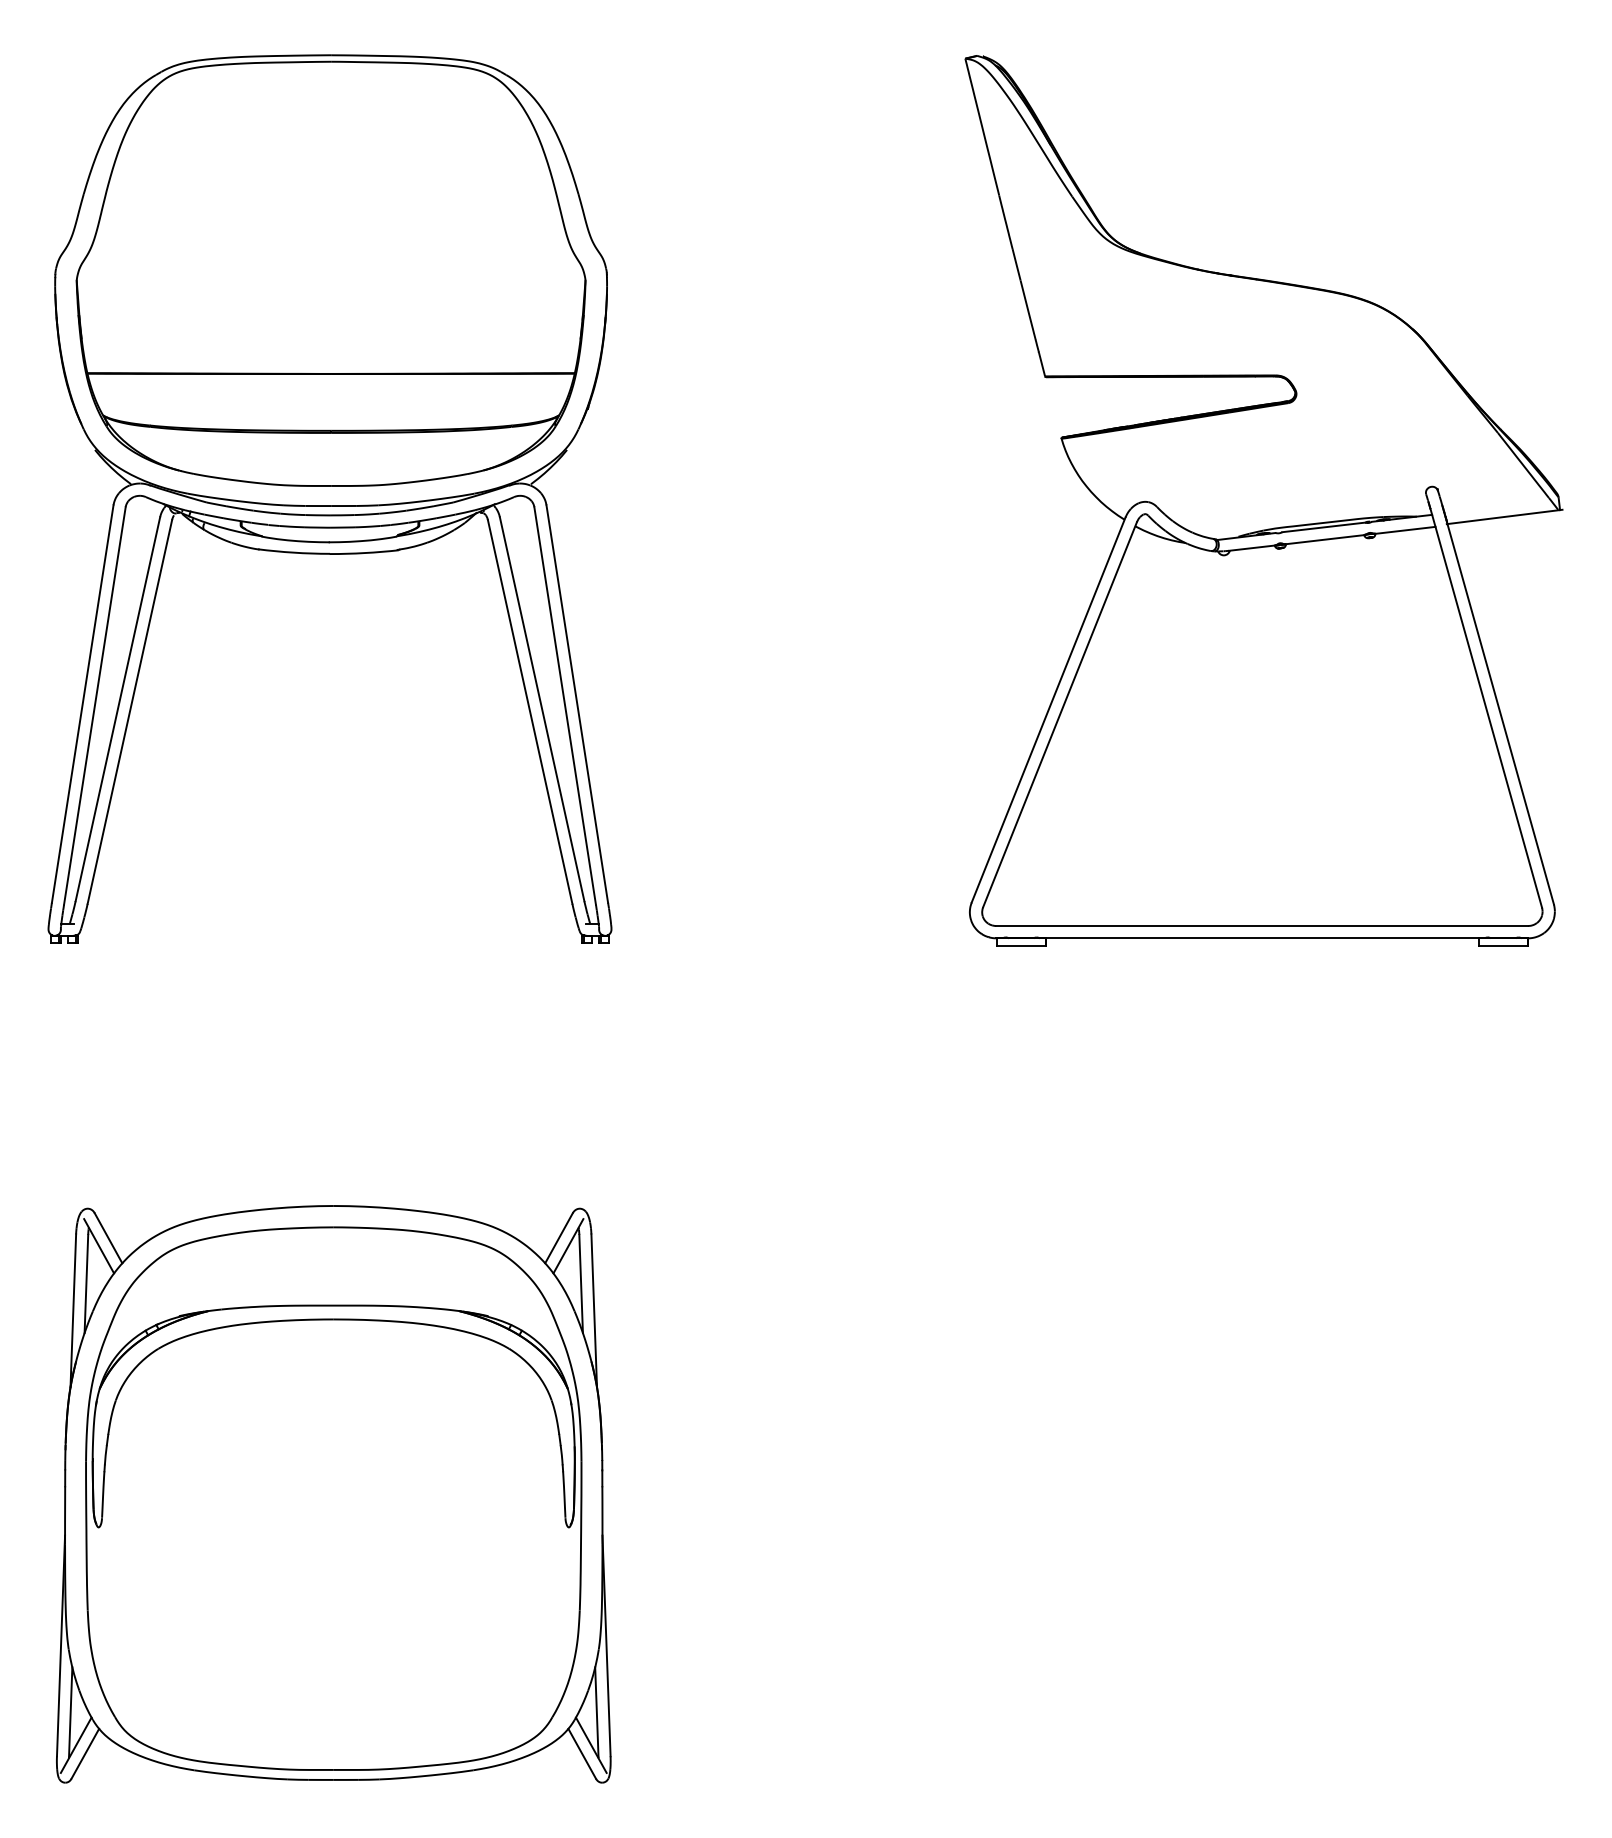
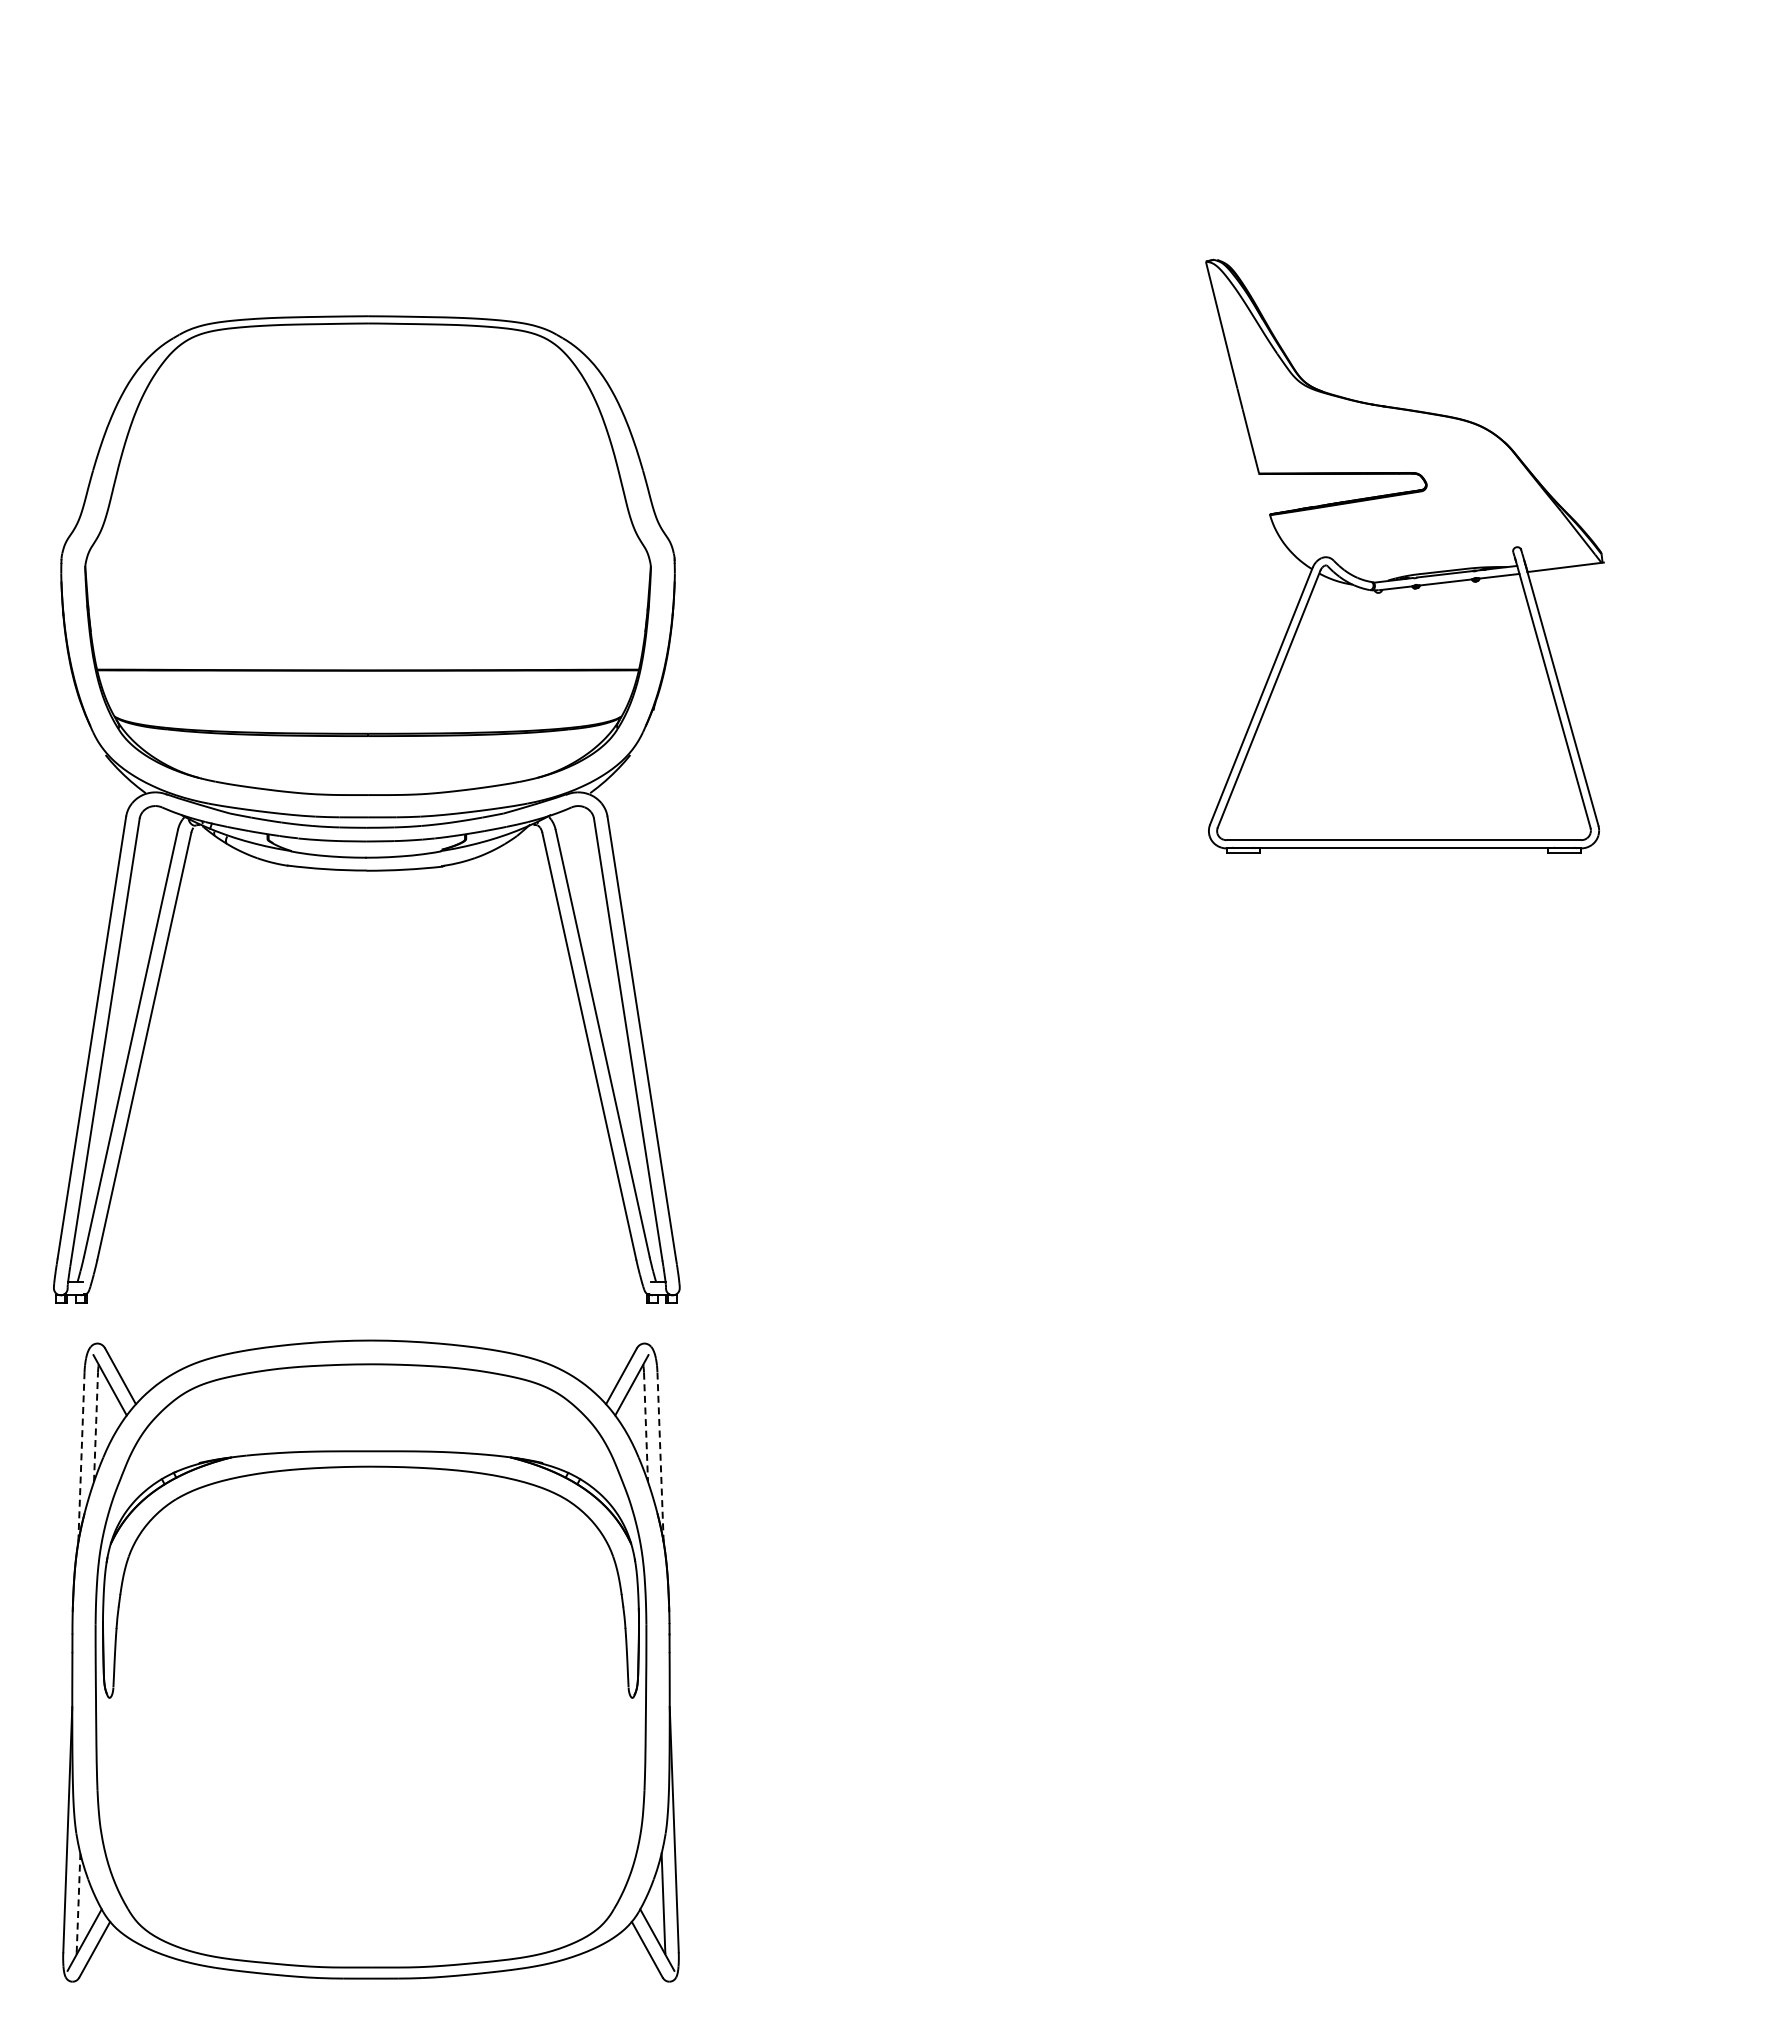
part: (329, 498) -> (366, 809), moved
part: (1263, 500) -> (1404, 556), size x0.6
line: (86, 1284) -> (96, 1427), solid -> dashed
line: (581, 1284) -> (646, 1427), solid -> dashed
line: (73, 1311) -> (81, 1457), solid -> dashed
line: (594, 1311) -> (660, 1457), solid -> dashed
line: (70, 1712) -> (78, 1903), solid -> dashed

